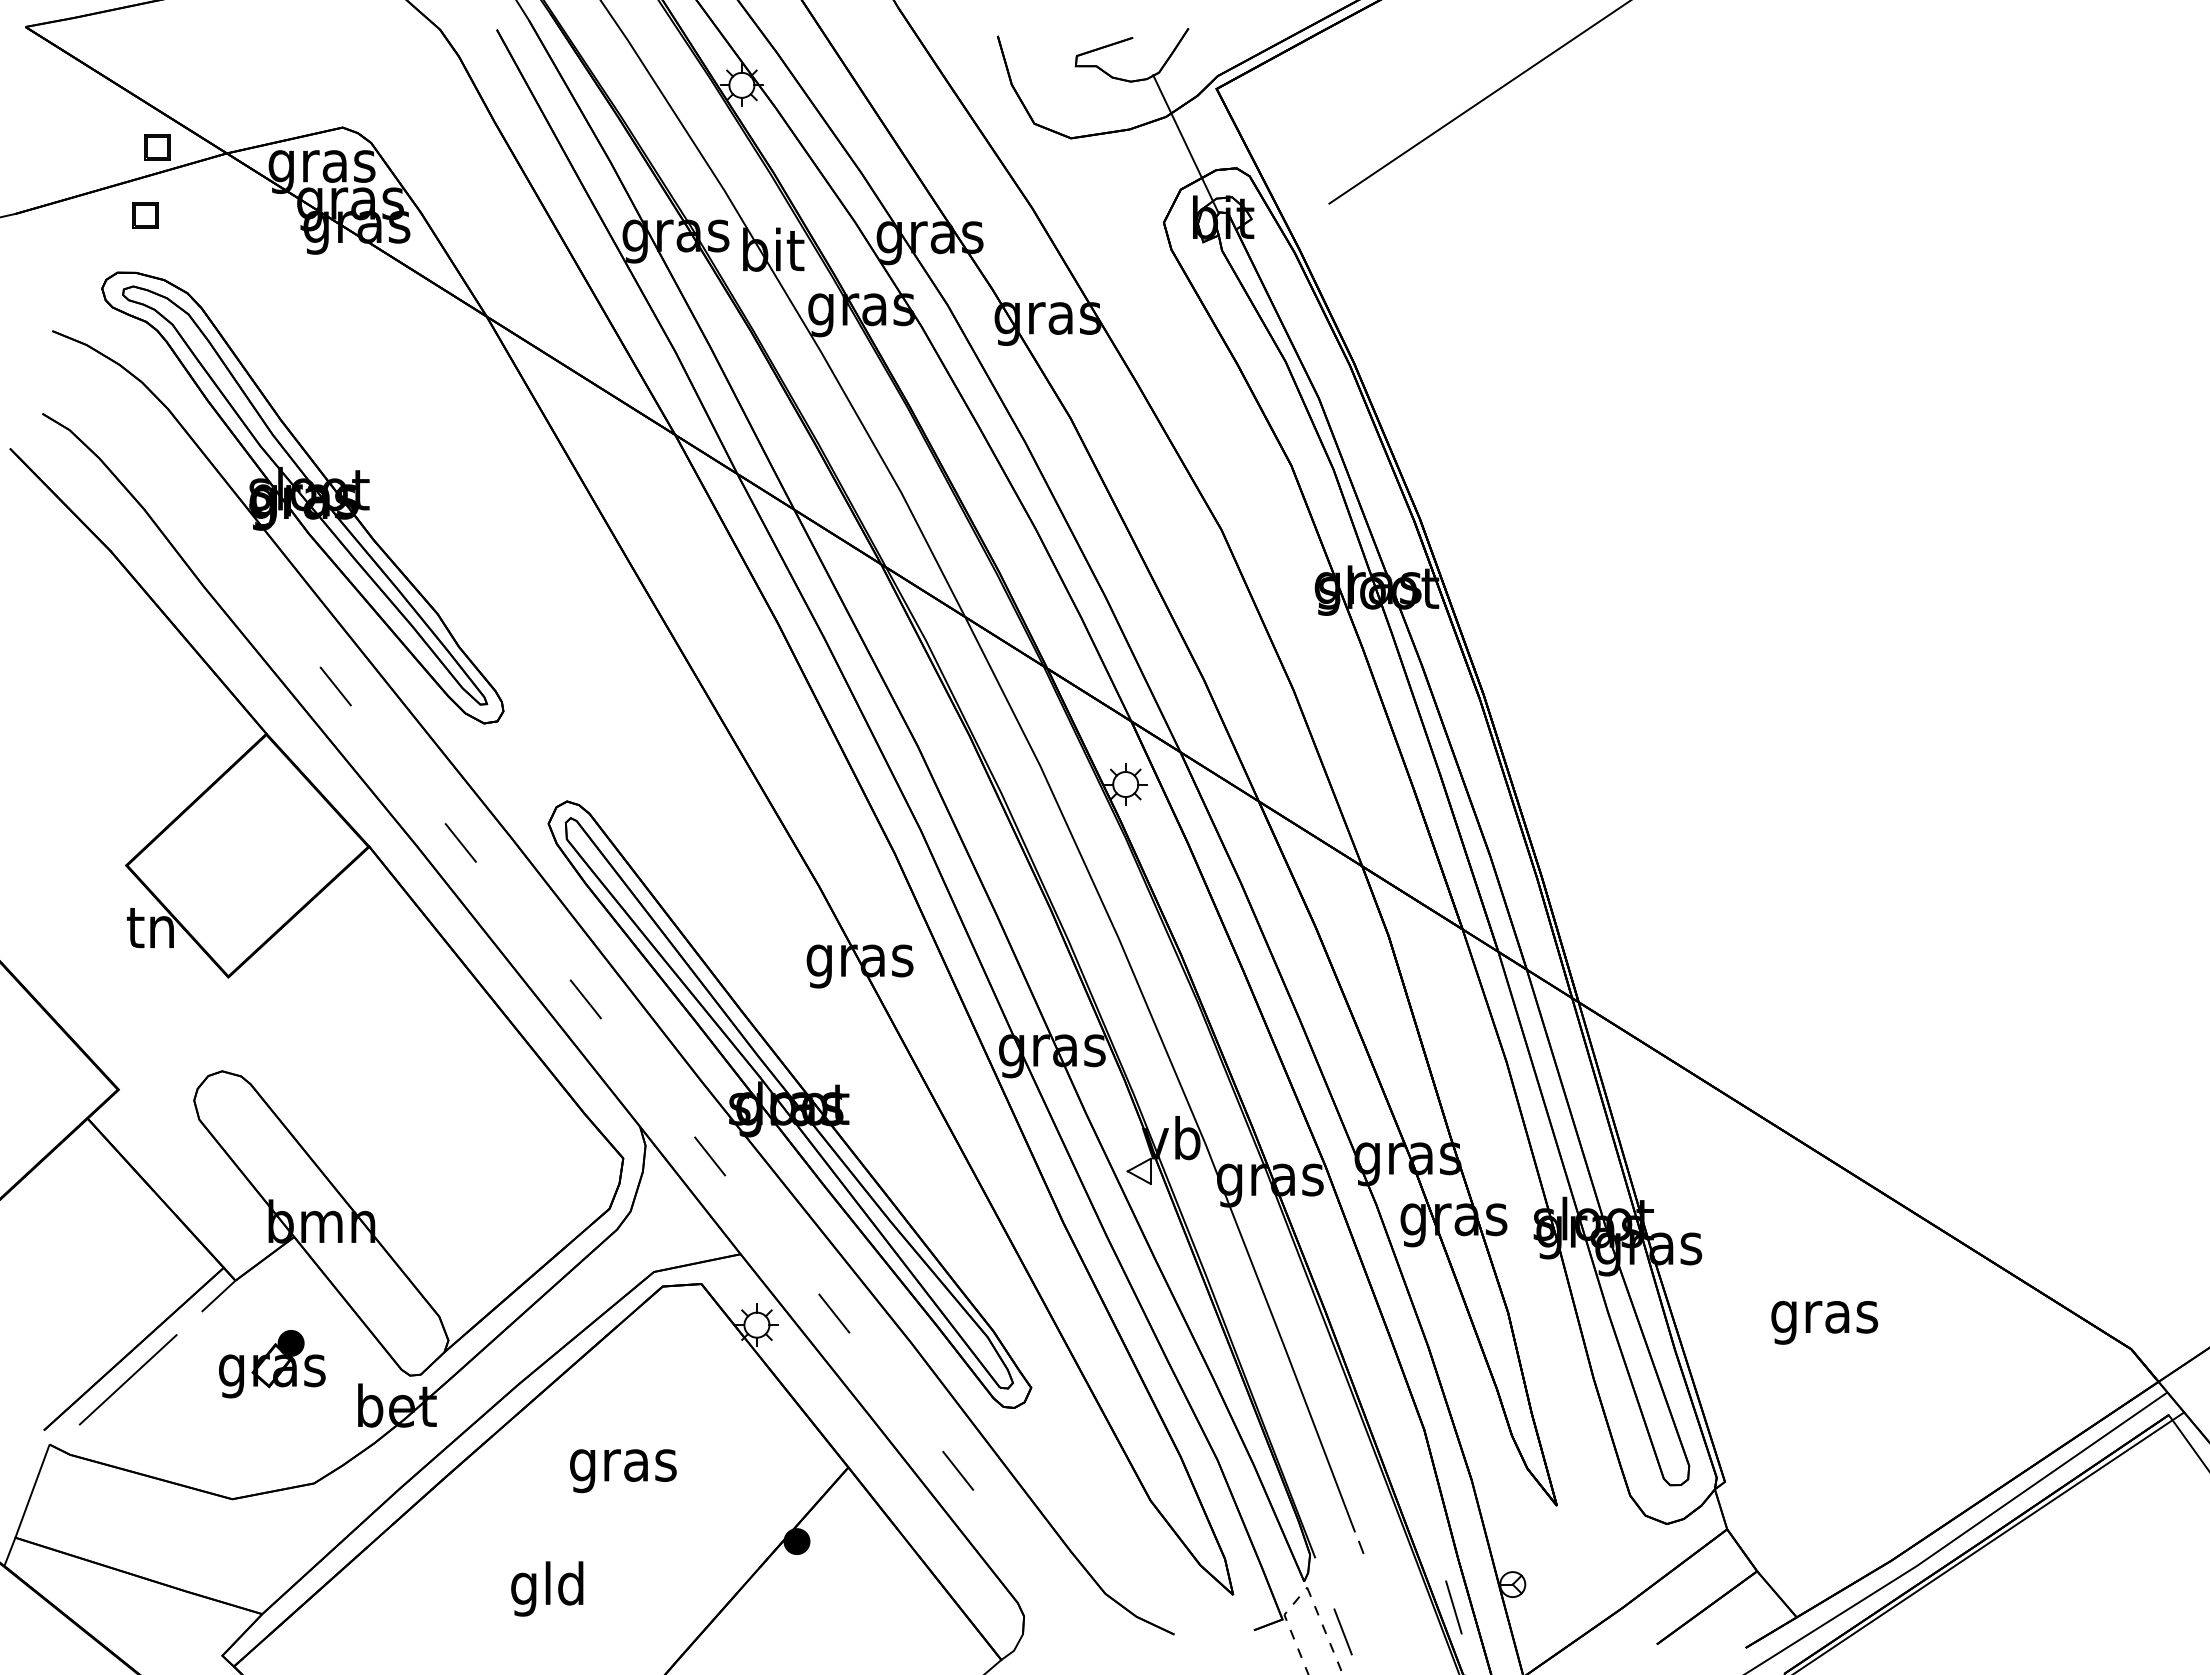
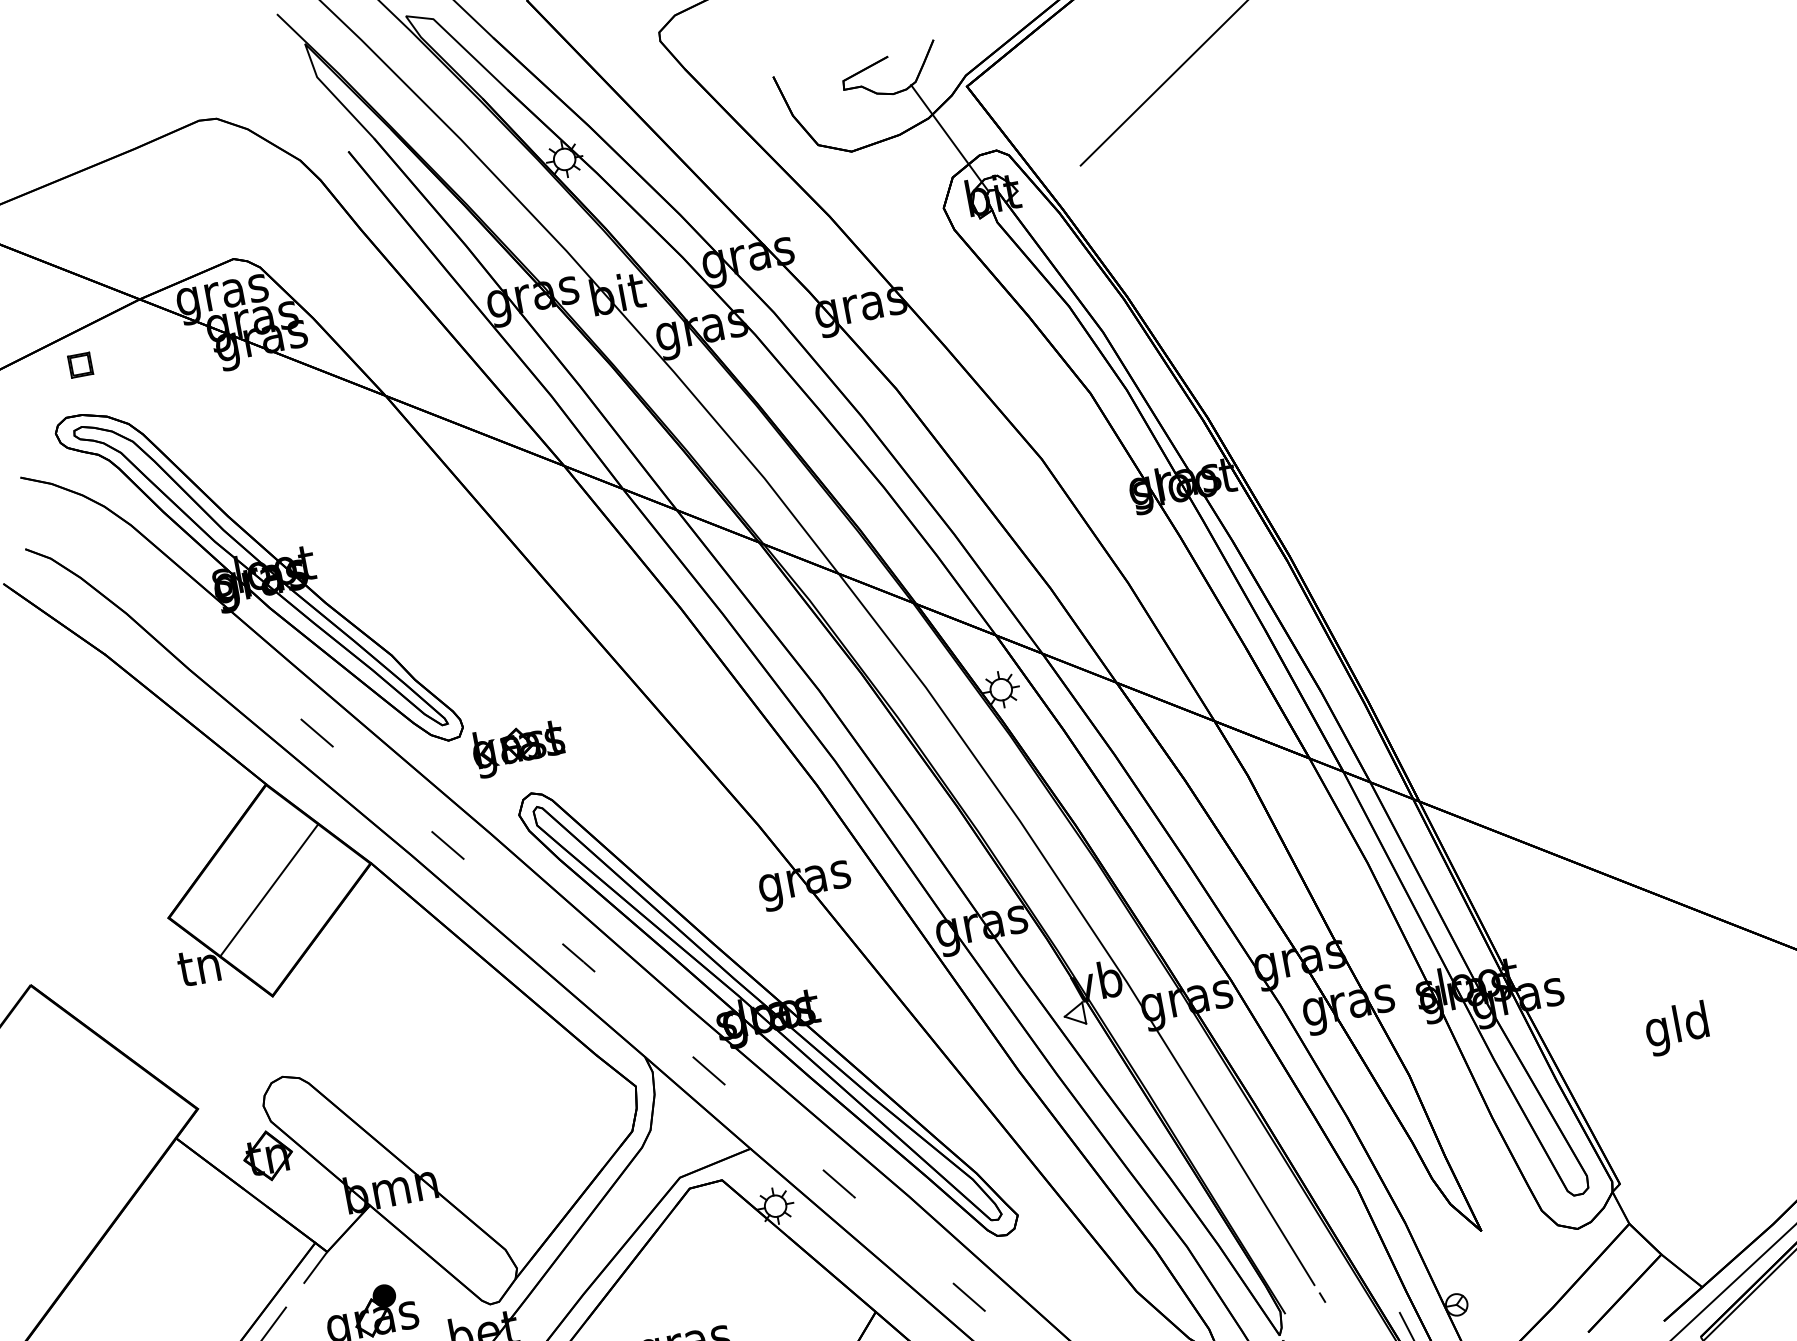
part: (157, 147) -> (80, 305), removed
part: (562, 746) -> (518, 747), added
line: (247, 855) -> (269, 890), added
part: (188, 1158) -> (267, 1156), added
text: (1824, 1316) -> (1677, 1028), gras -> gld

